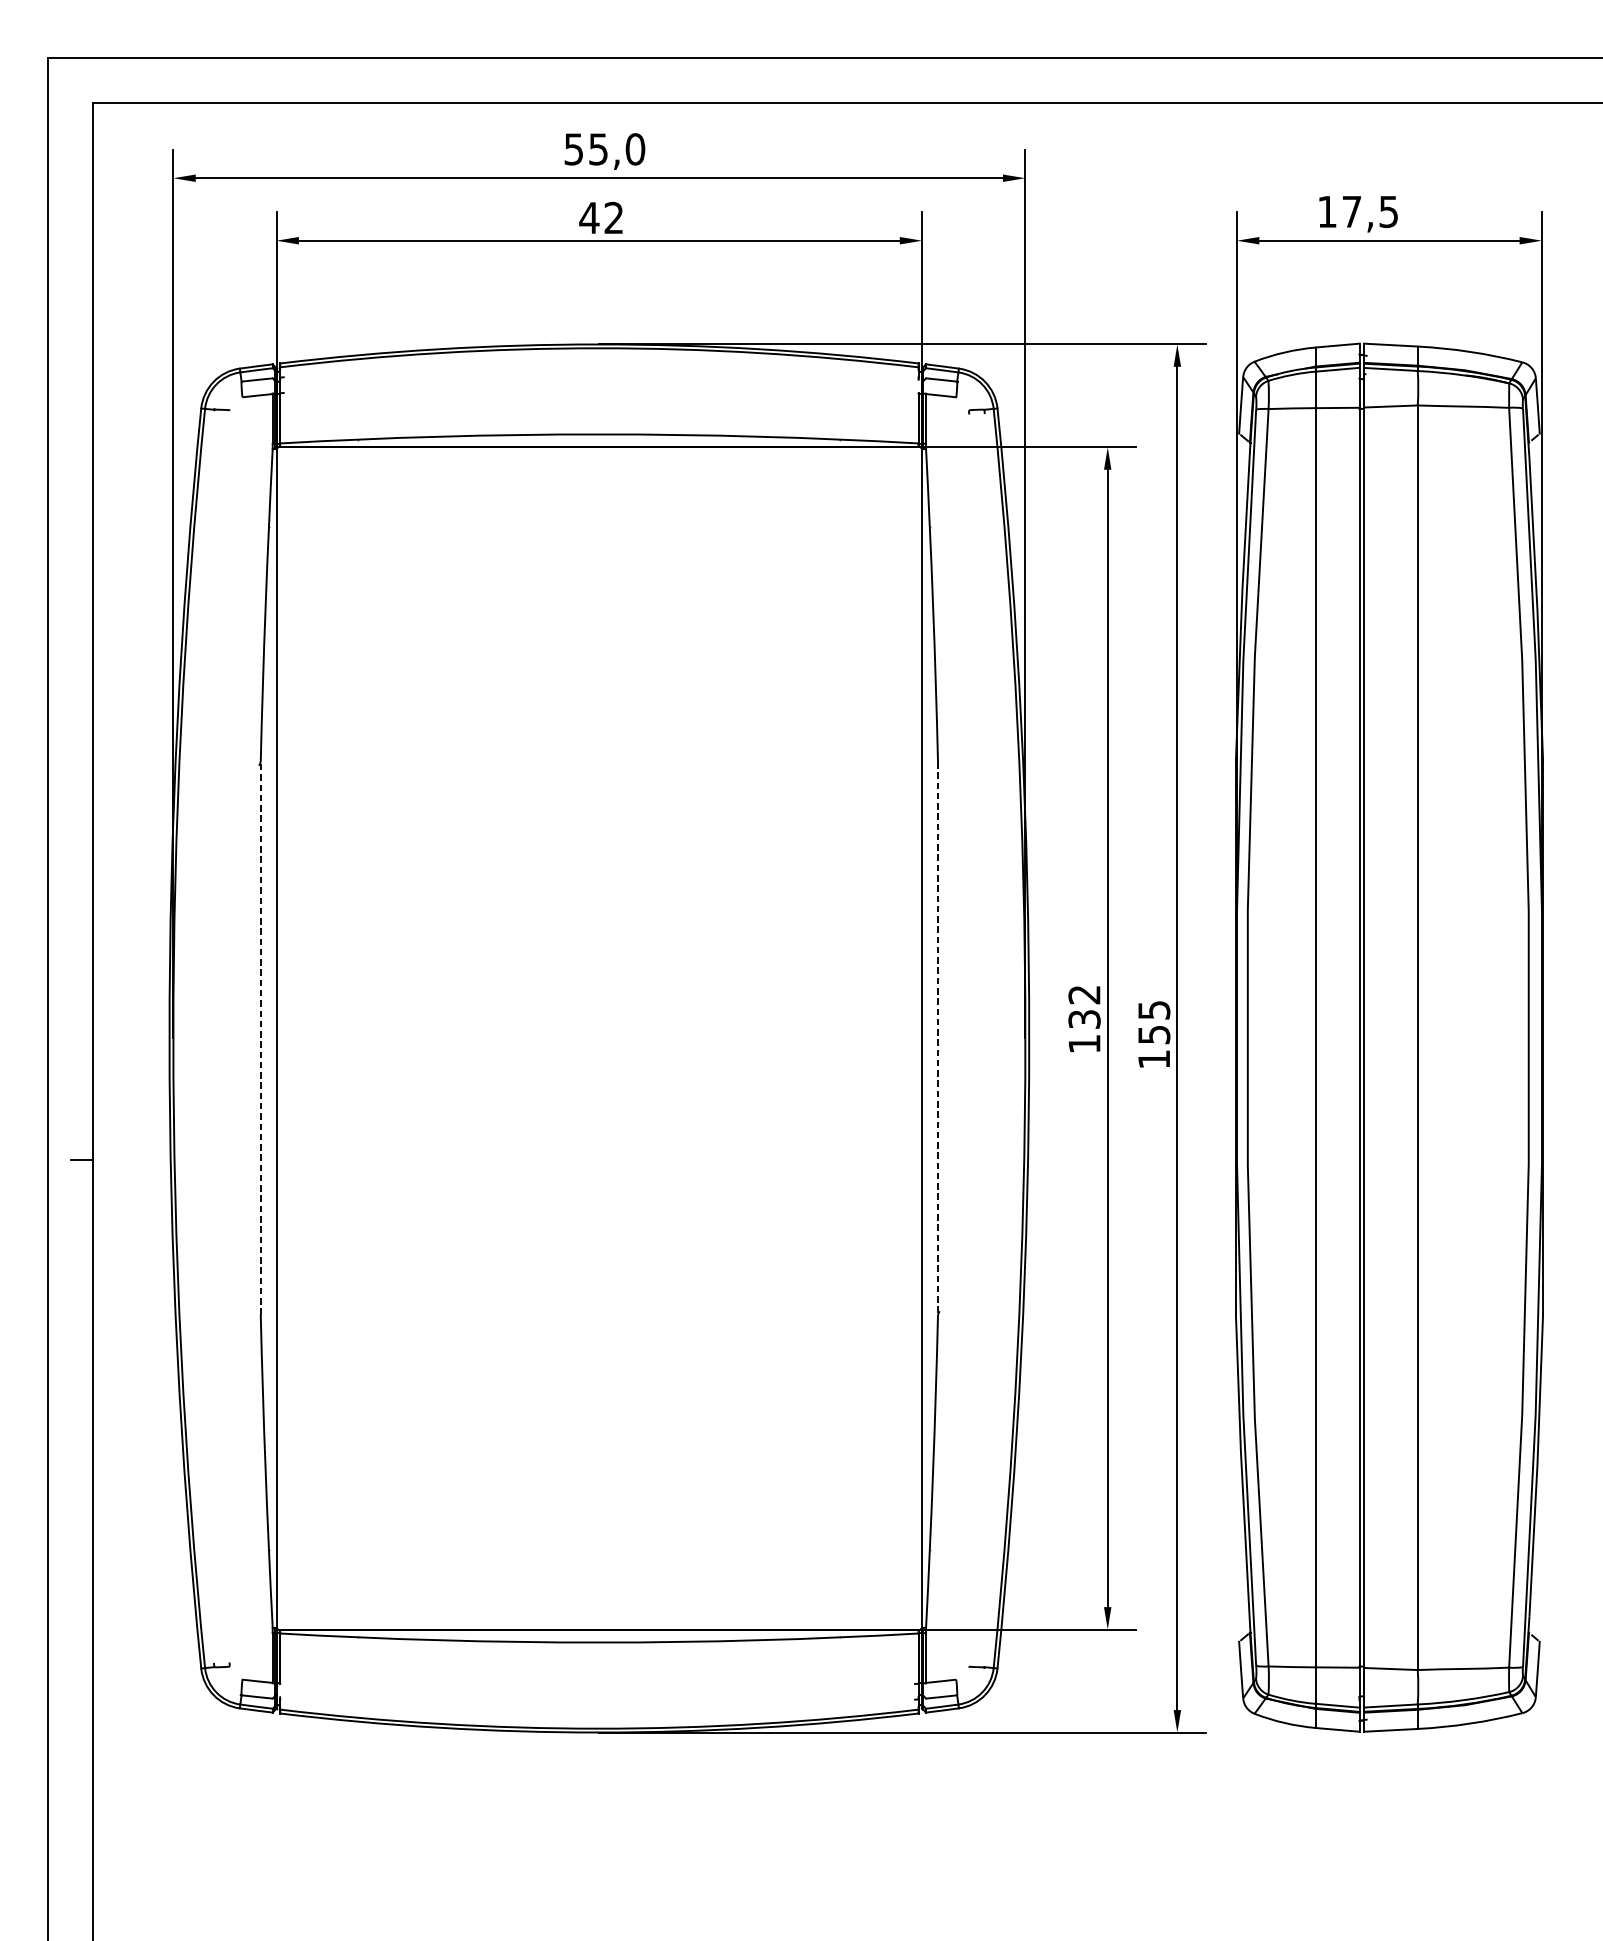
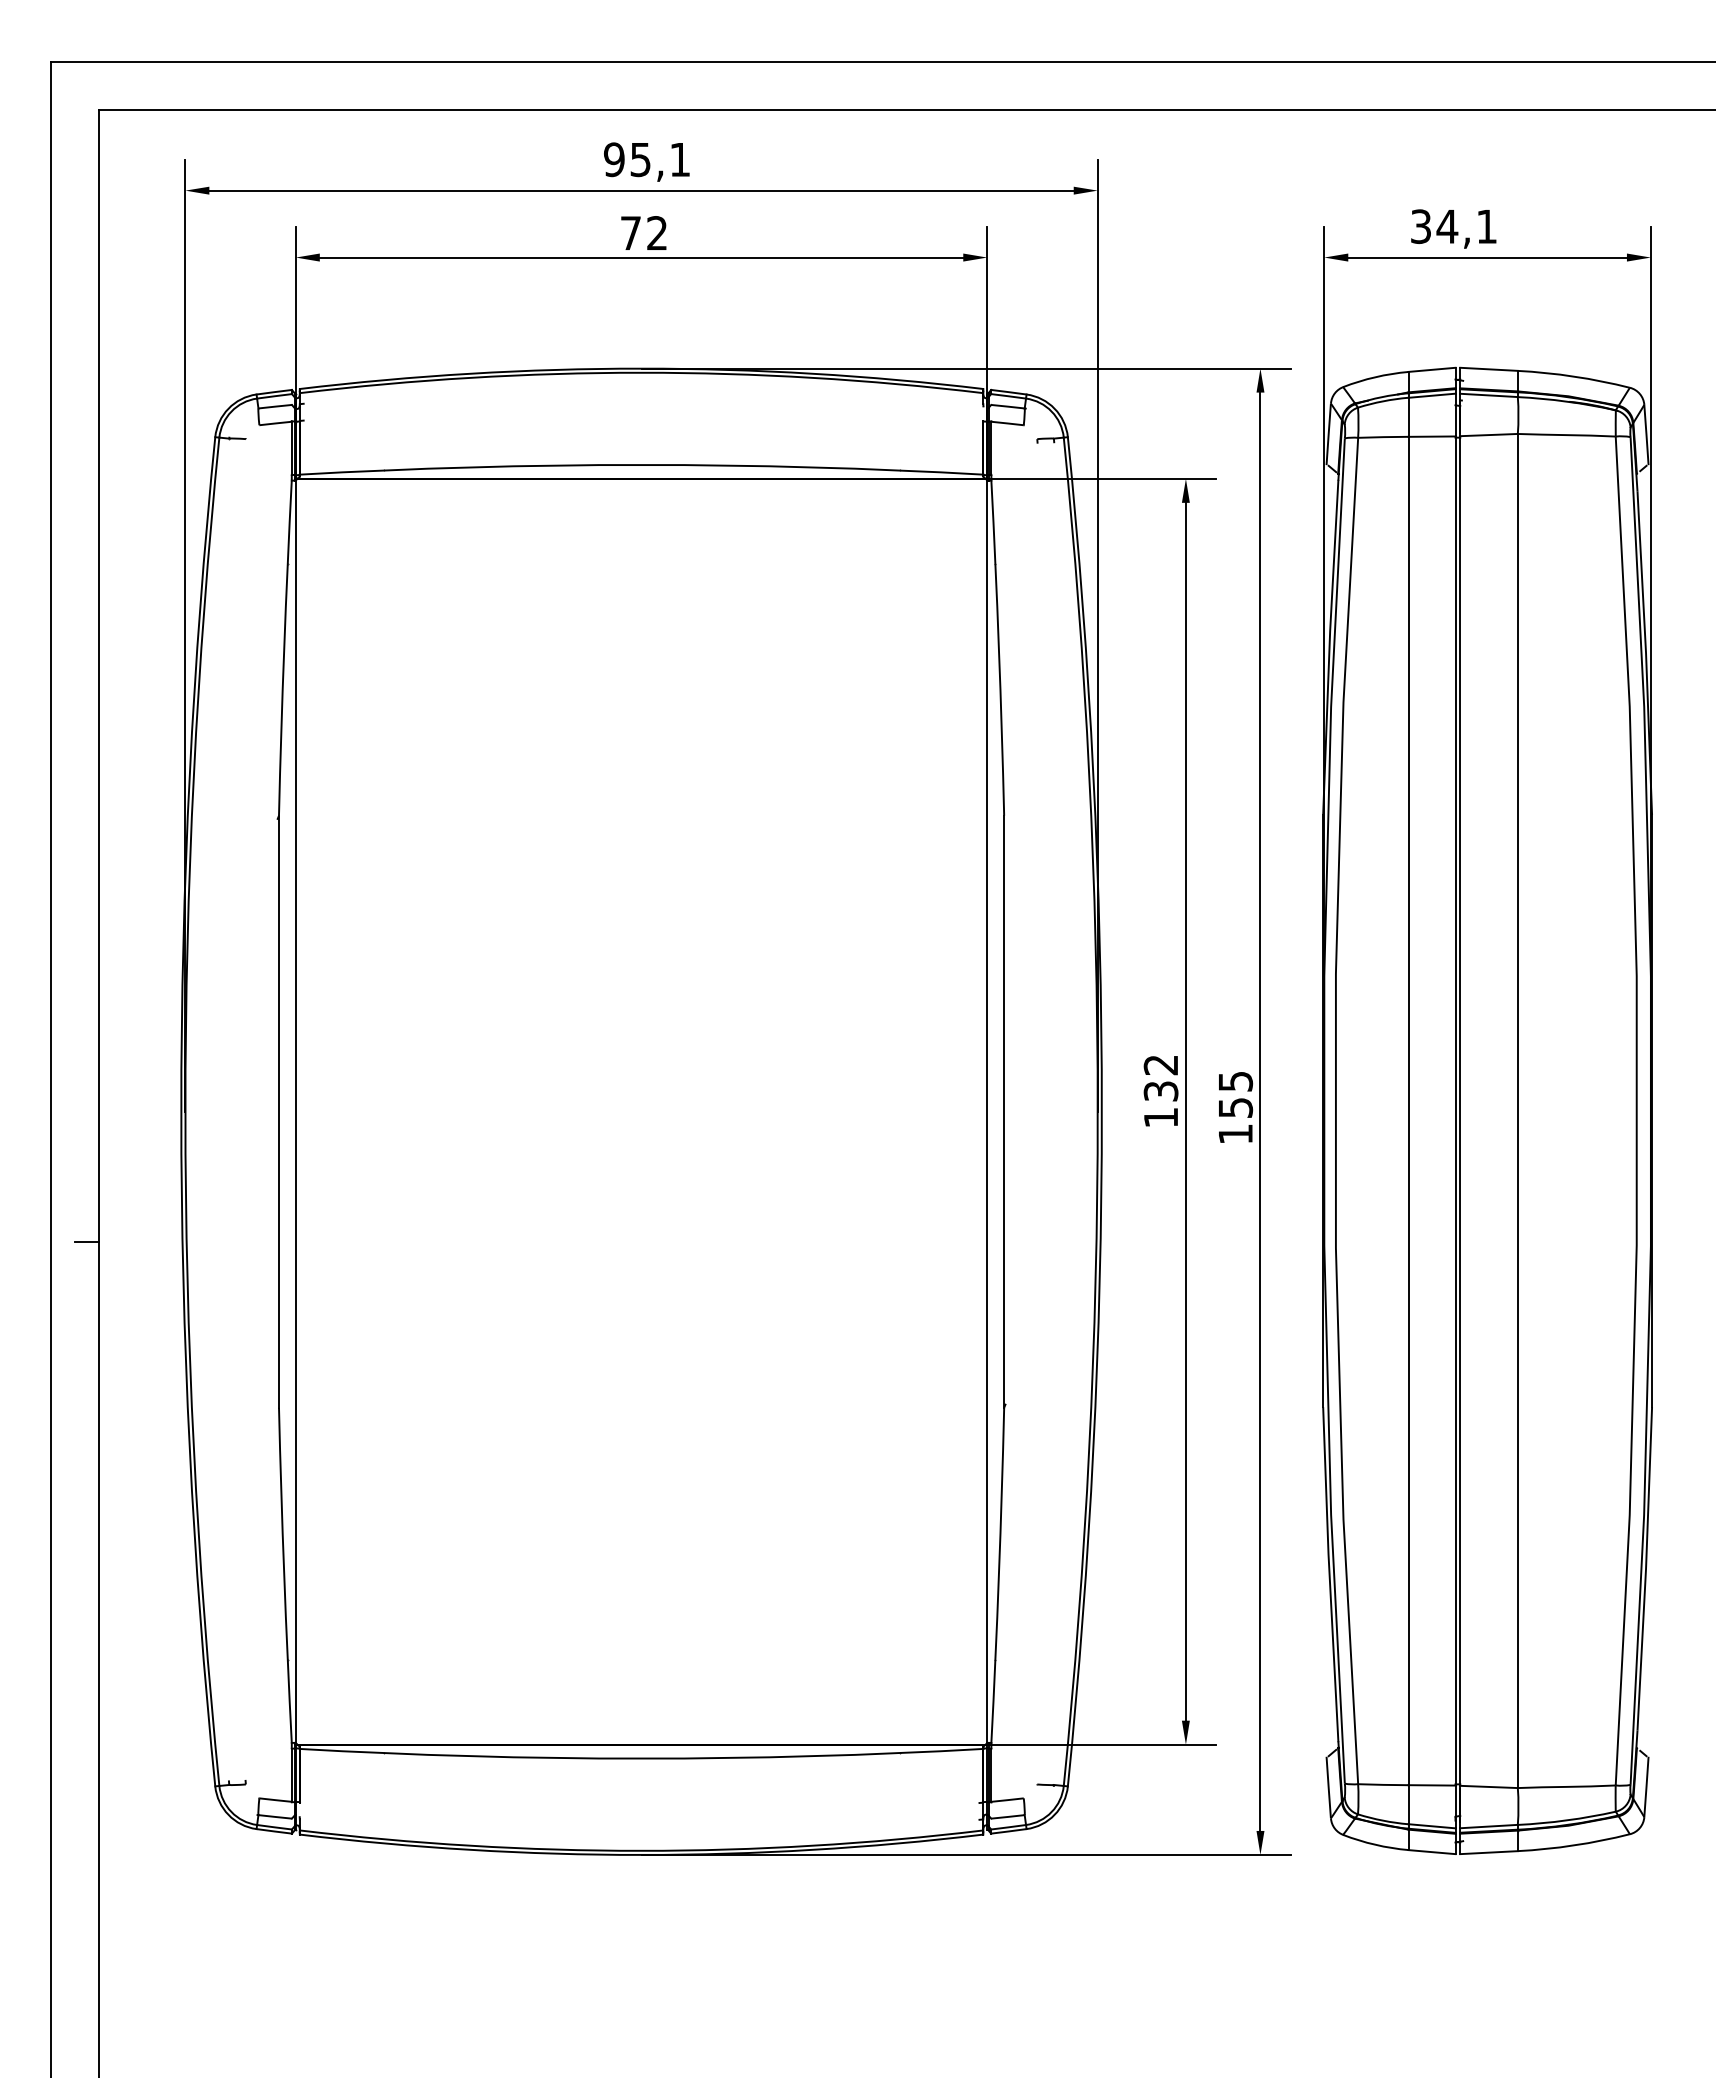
text: (604, 149) -> (647, 159), 55,0 -> 95,1
text: (1357, 211) -> (1453, 226), 17,5 -> 34,1
text: (589, 217) -> (630, 232), 42 -> 72
line: (260, 1038) -> (278, 1111), dashed -> solid
line: (938, 1039) -> (1004, 1112), dashed -> solid

